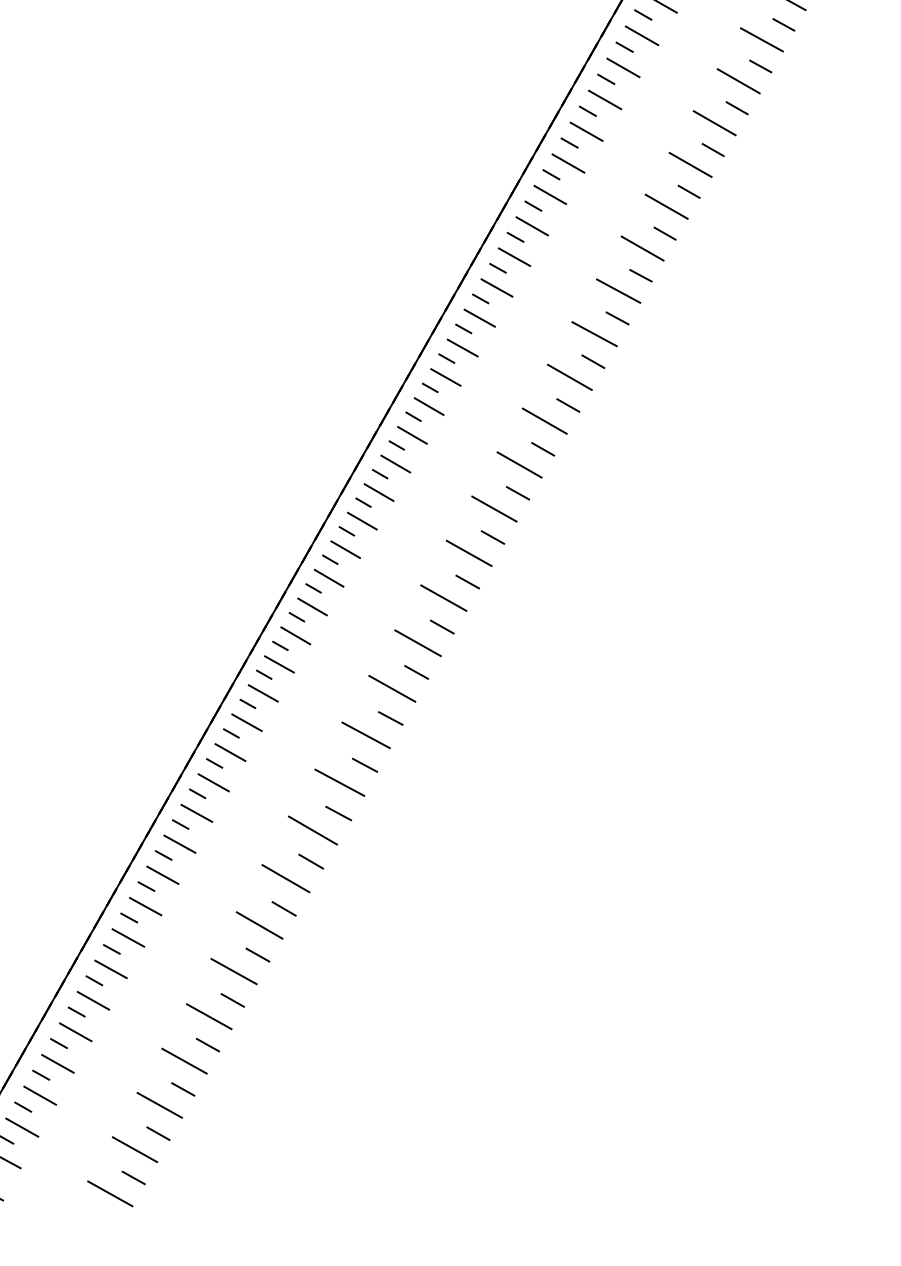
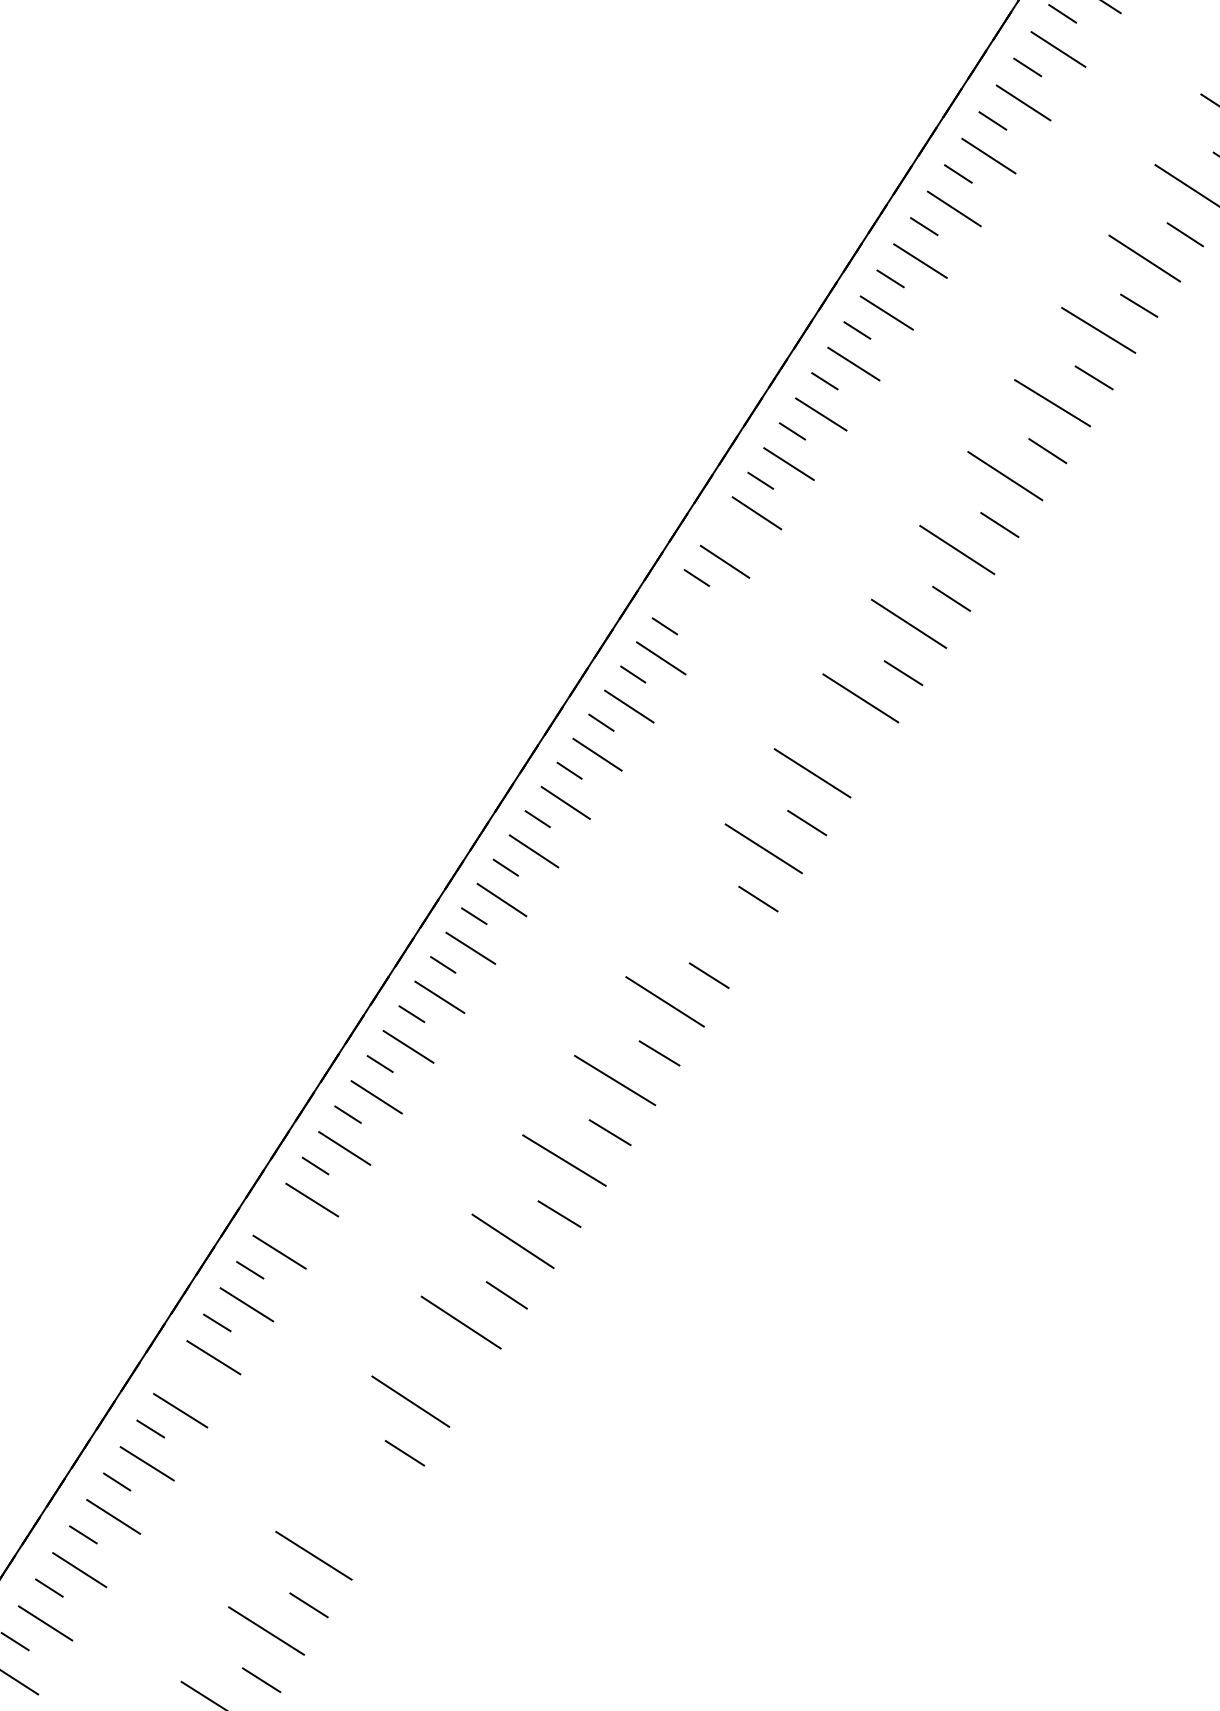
line: (413, 416) -> (728, 529), removed
line: (395, 463) -> (692, 609), removed
line: (492, 537) -> (854, 747), removed
line: (417, 643) -> (713, 925), removed
line: (180, 824) -> (282, 1217), removed
line: (283, 908) -> (454, 1374), removed
line: (129, 917) -> (184, 1375), removed
line: (233, 971) -> (360, 1479), removed
line: (232, 1000) -> (356, 1529), removed

